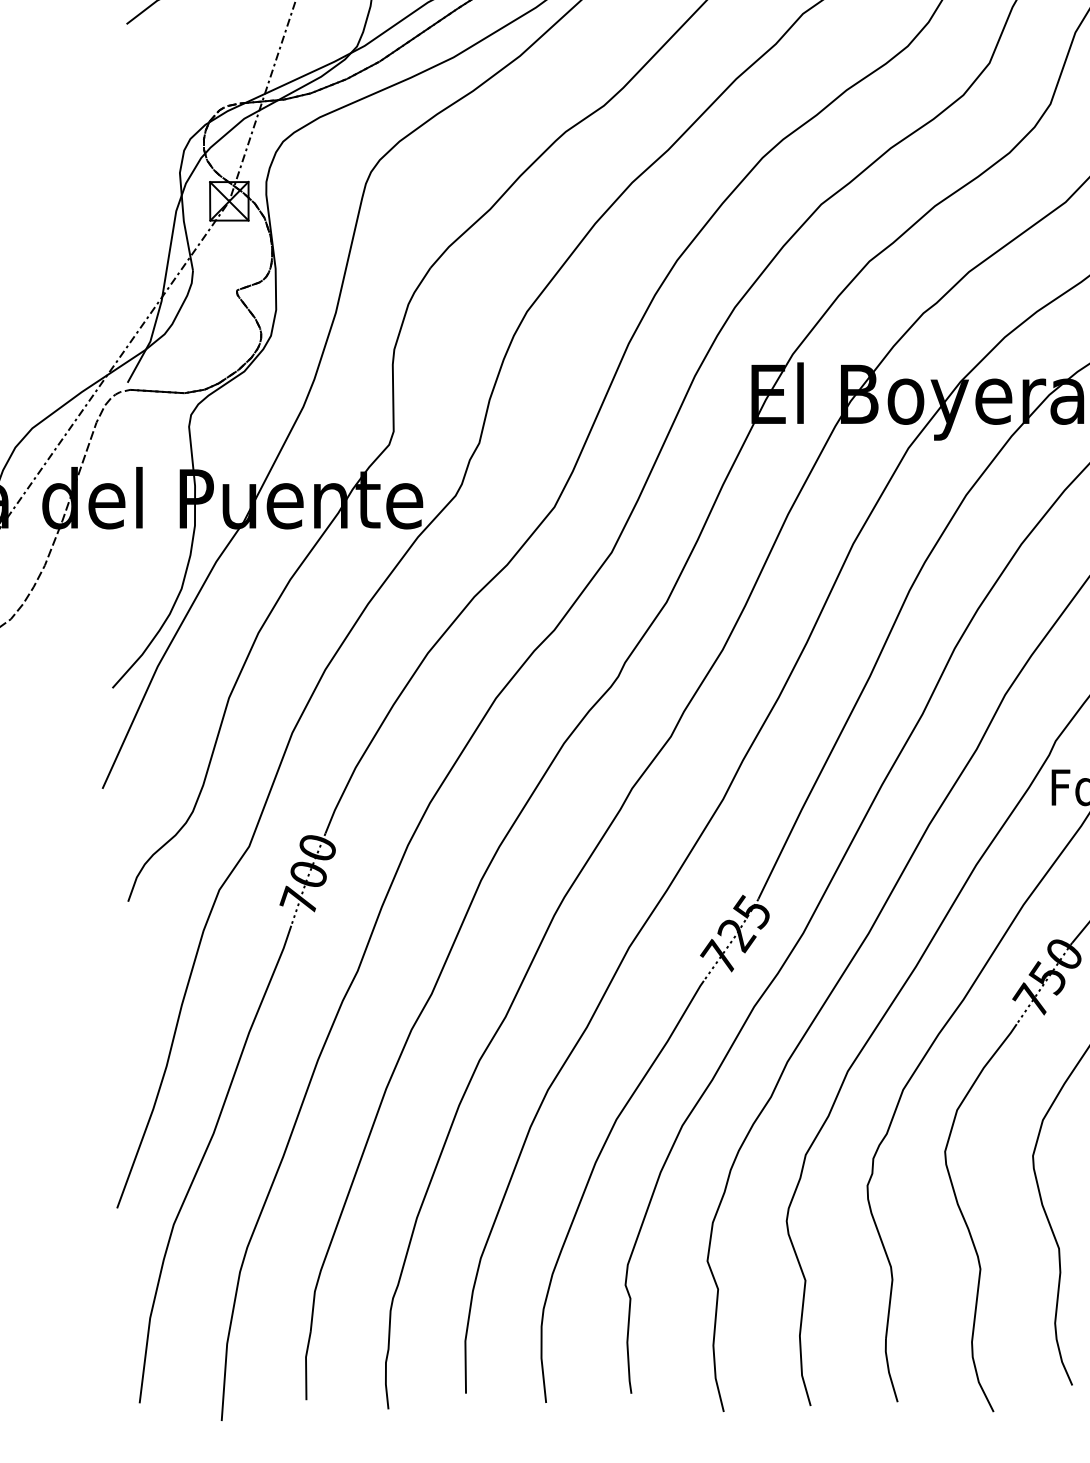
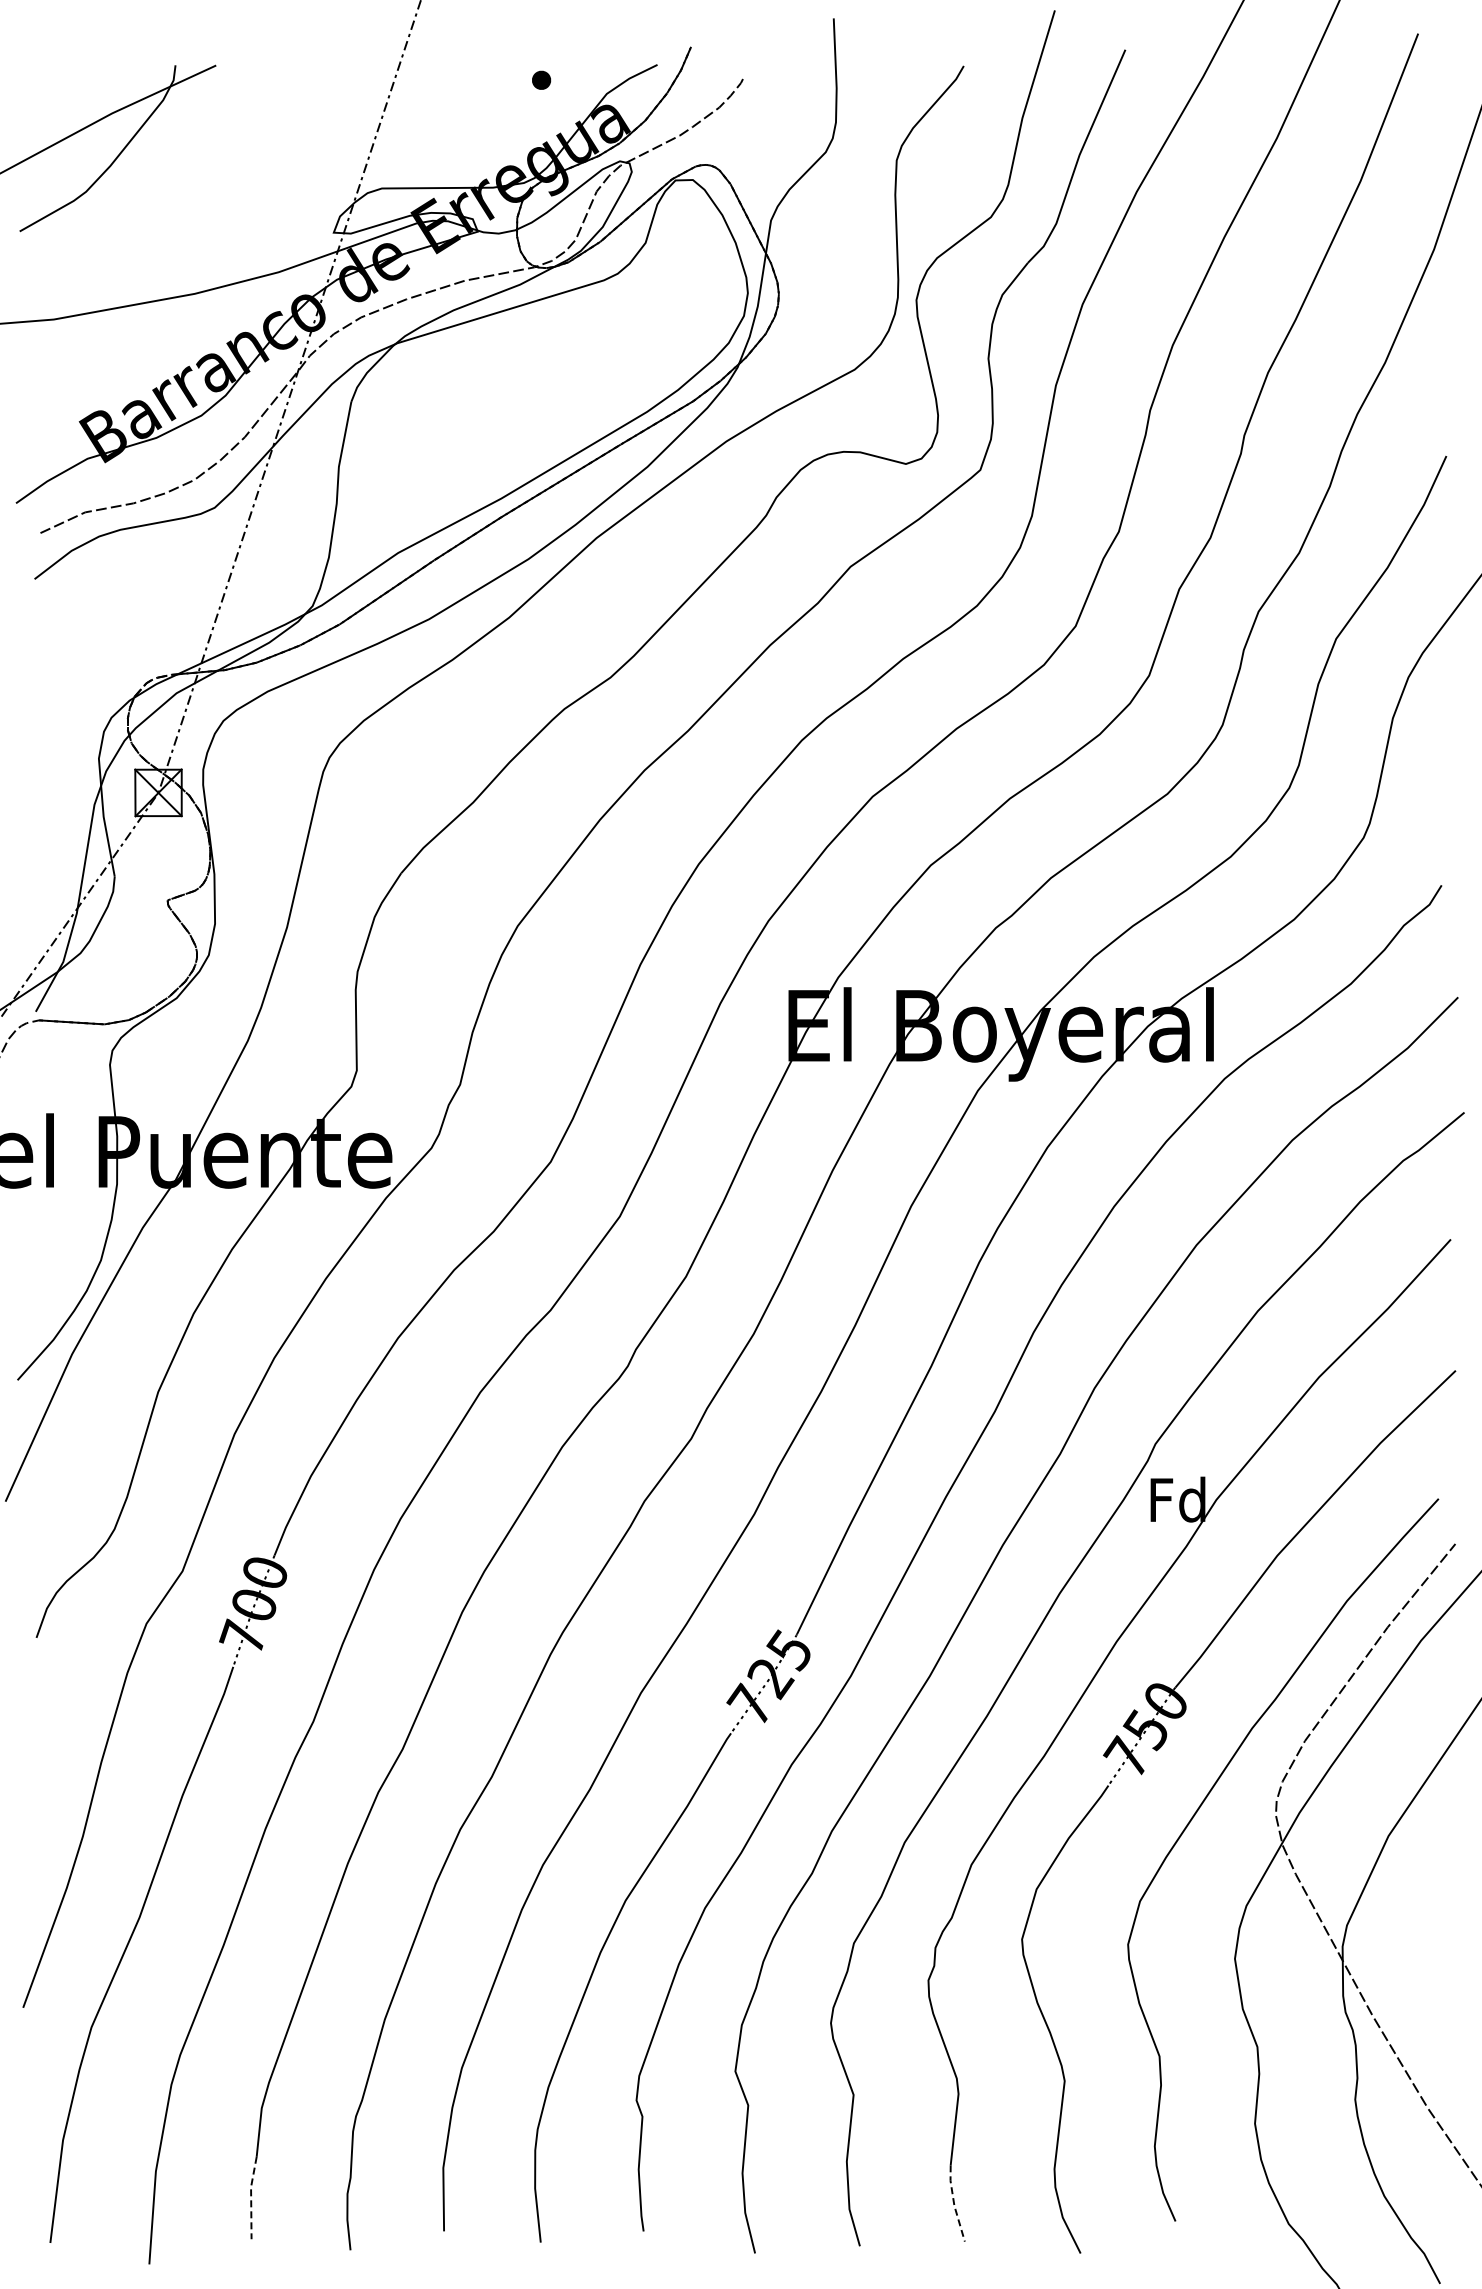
line: (306, 1366) -> (251, 2198), solid -> dashed
line: (889, 1370) -> (954, 2203), solid -> dashed

